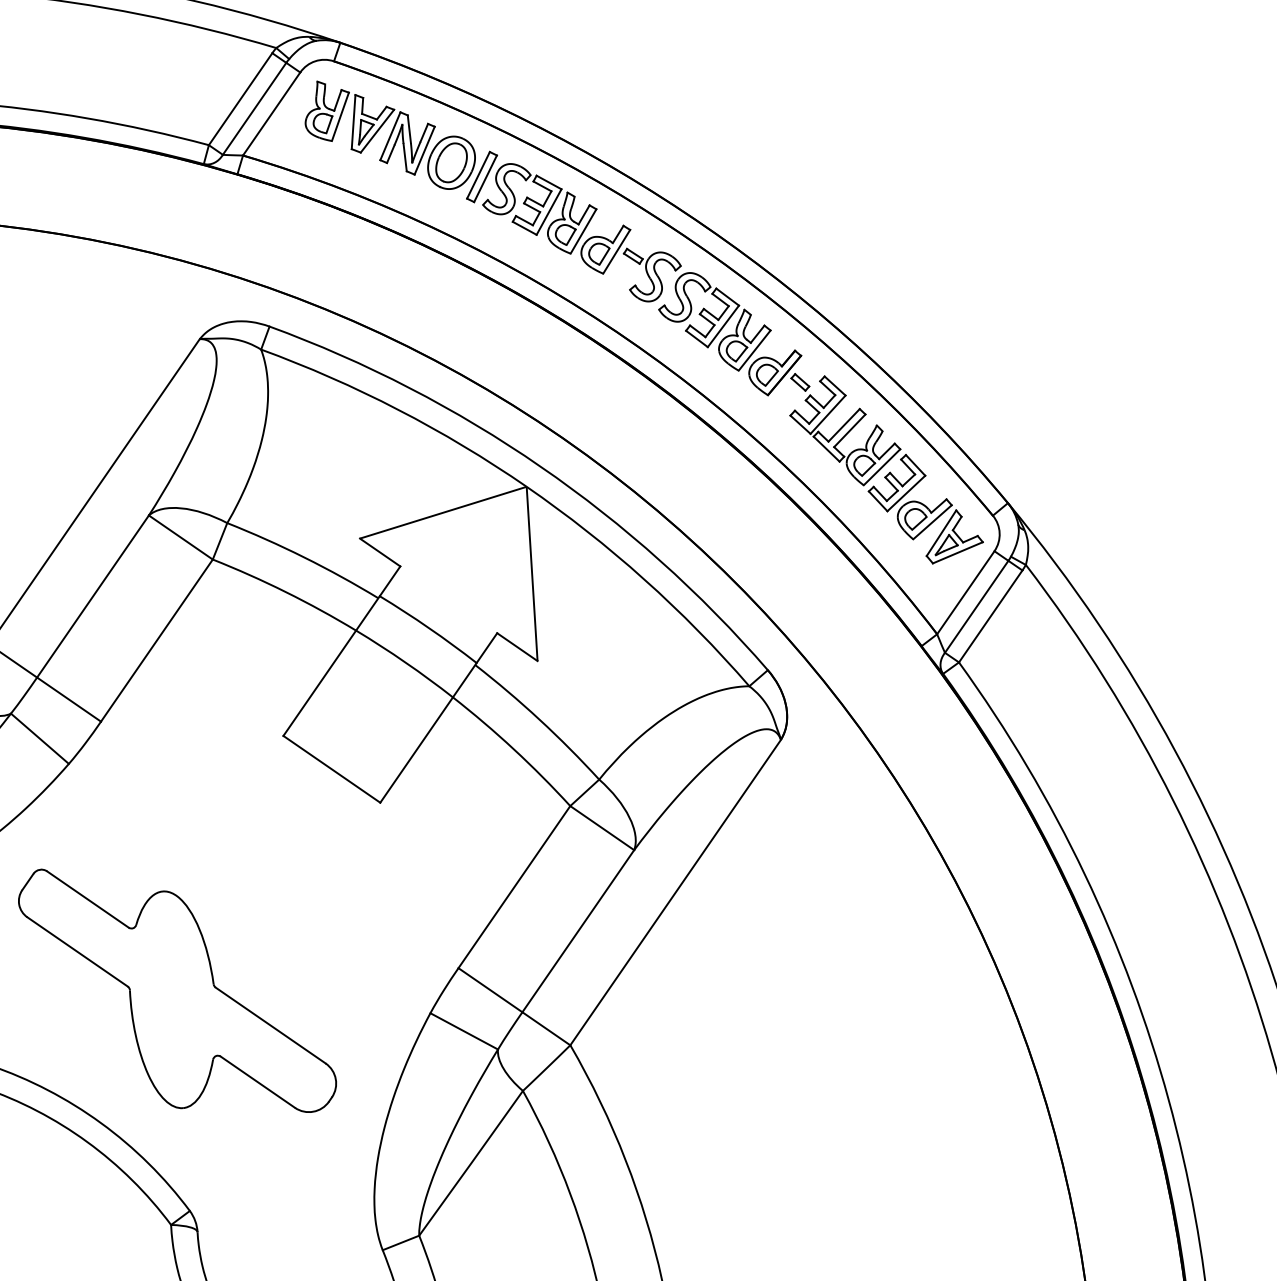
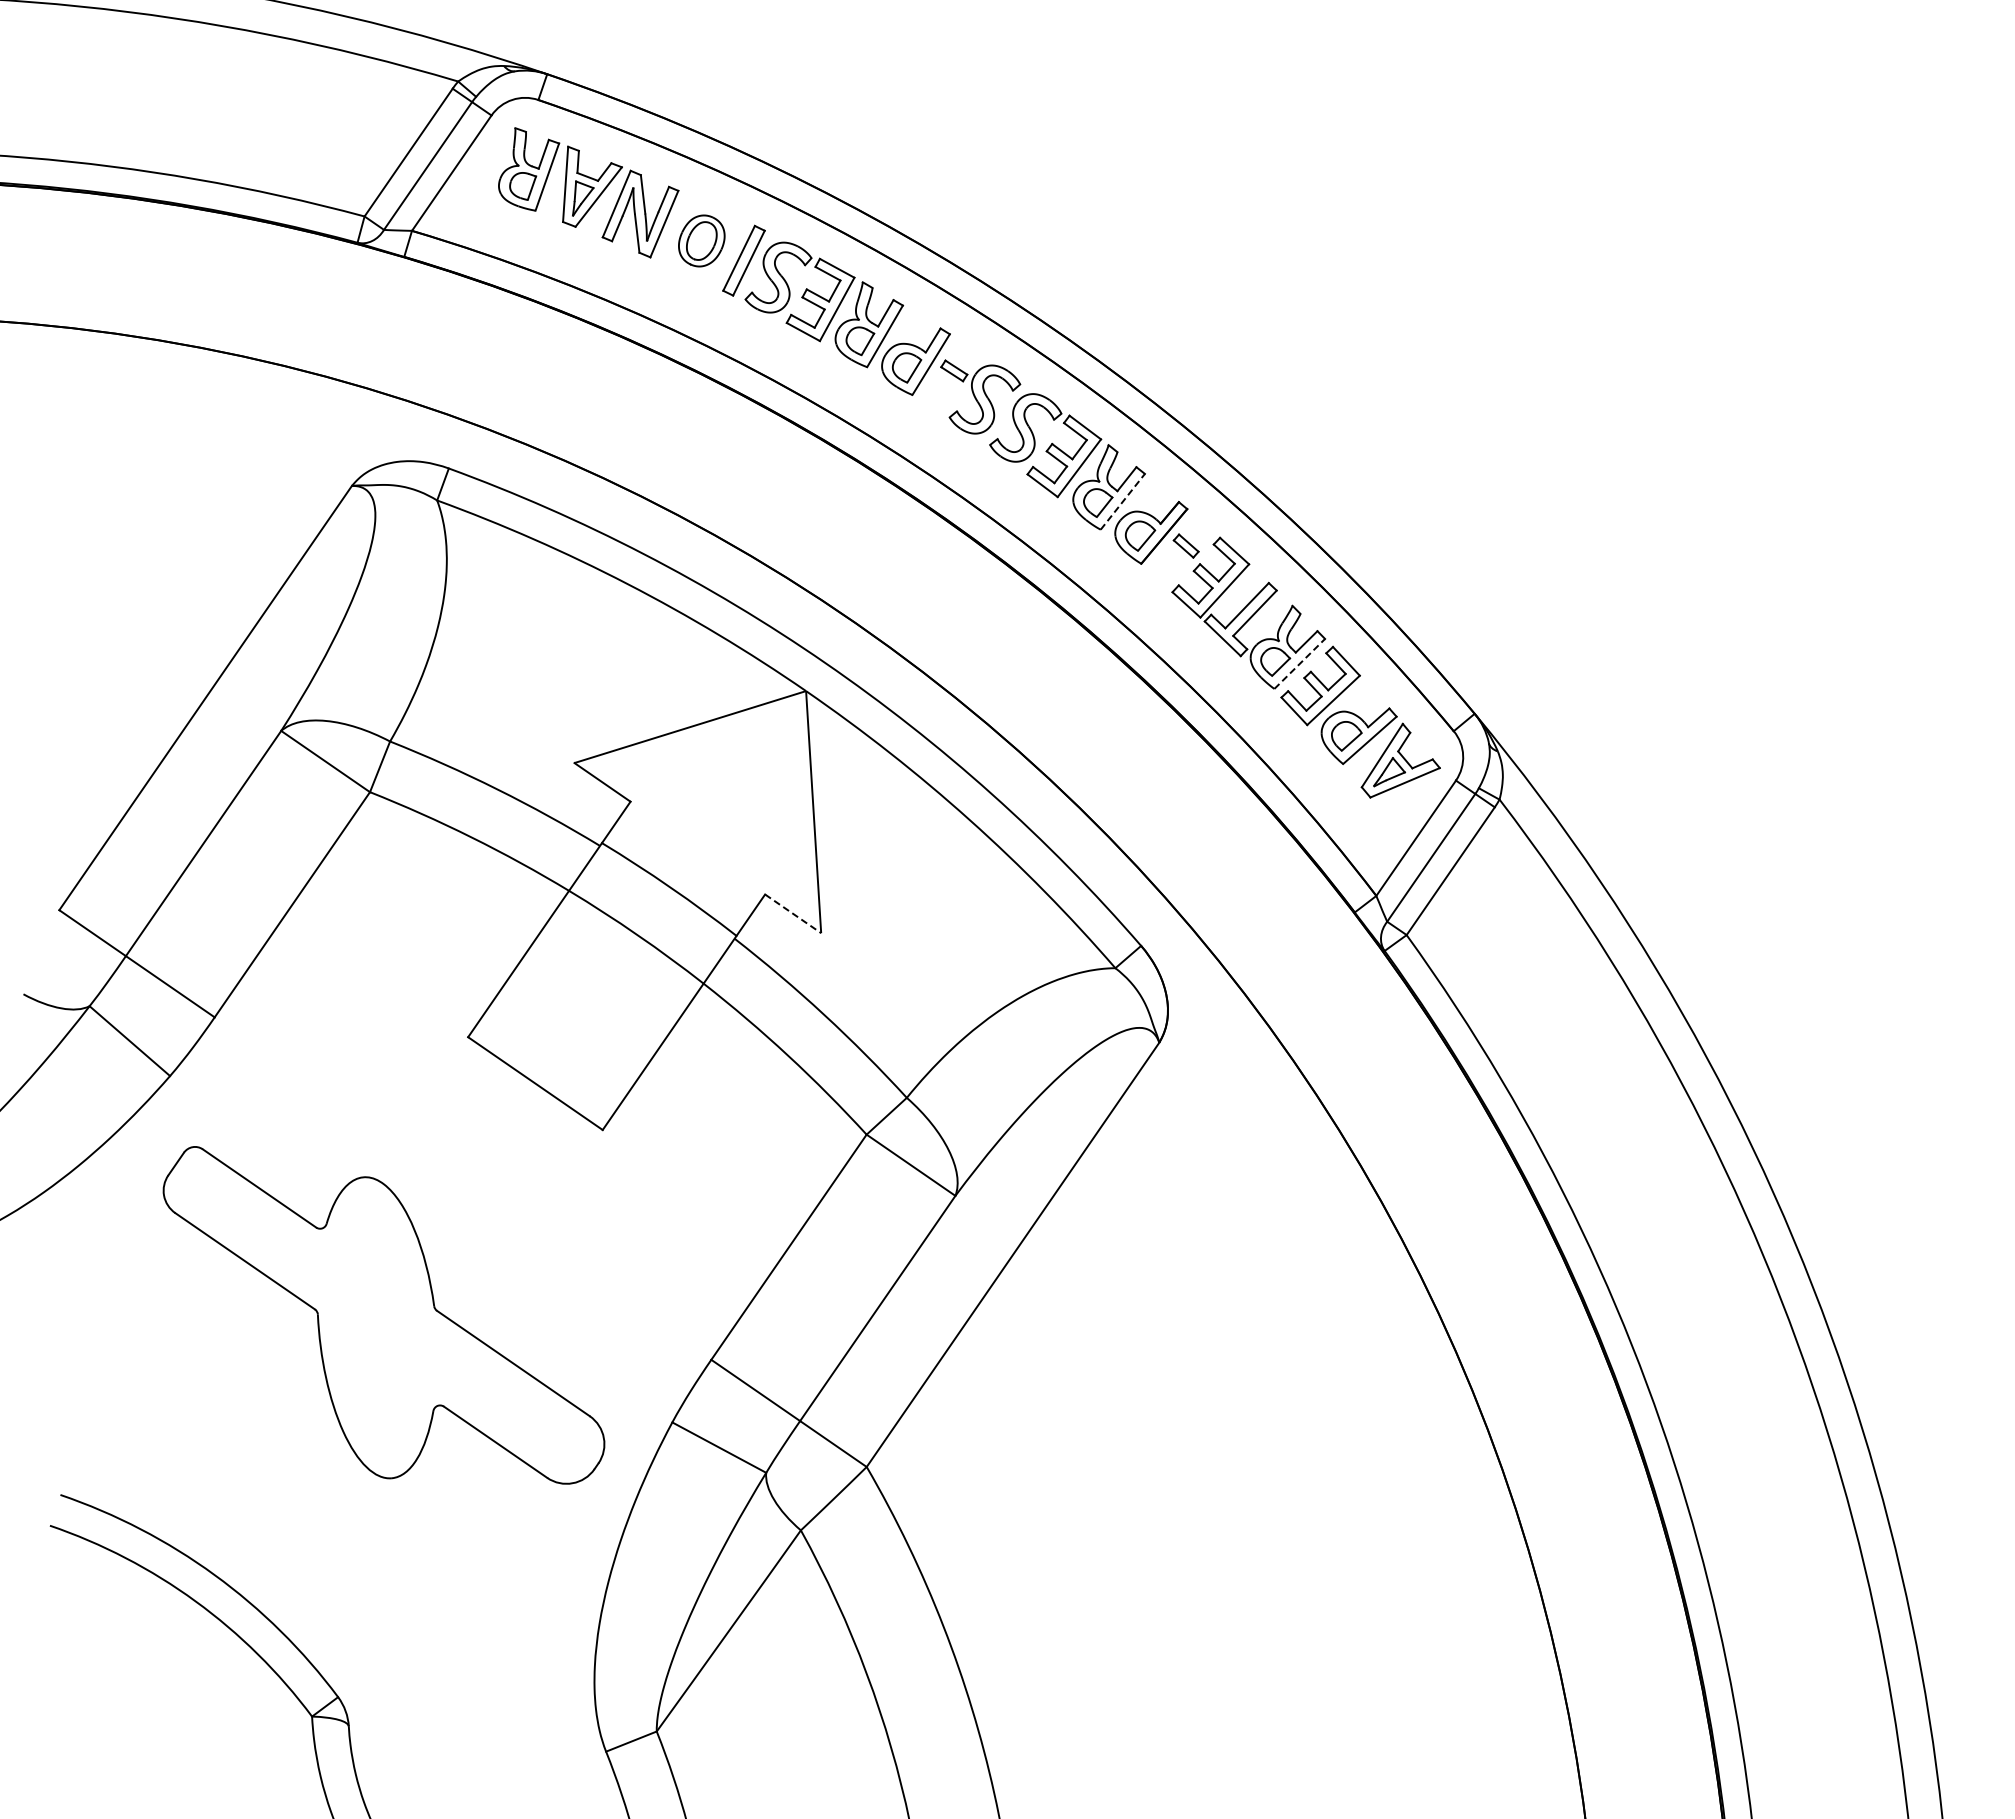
part: (451, 162) -> (701, 240), size x0.7
line: (754, 350) -> (1122, 501), solid -> dashed
line: (881, 466) -> (1299, 663), solid -> dashed
line: (517, 647) -> (793, 914), solid -> dashed
part: (177, 990) -> (383, 1315), moved

